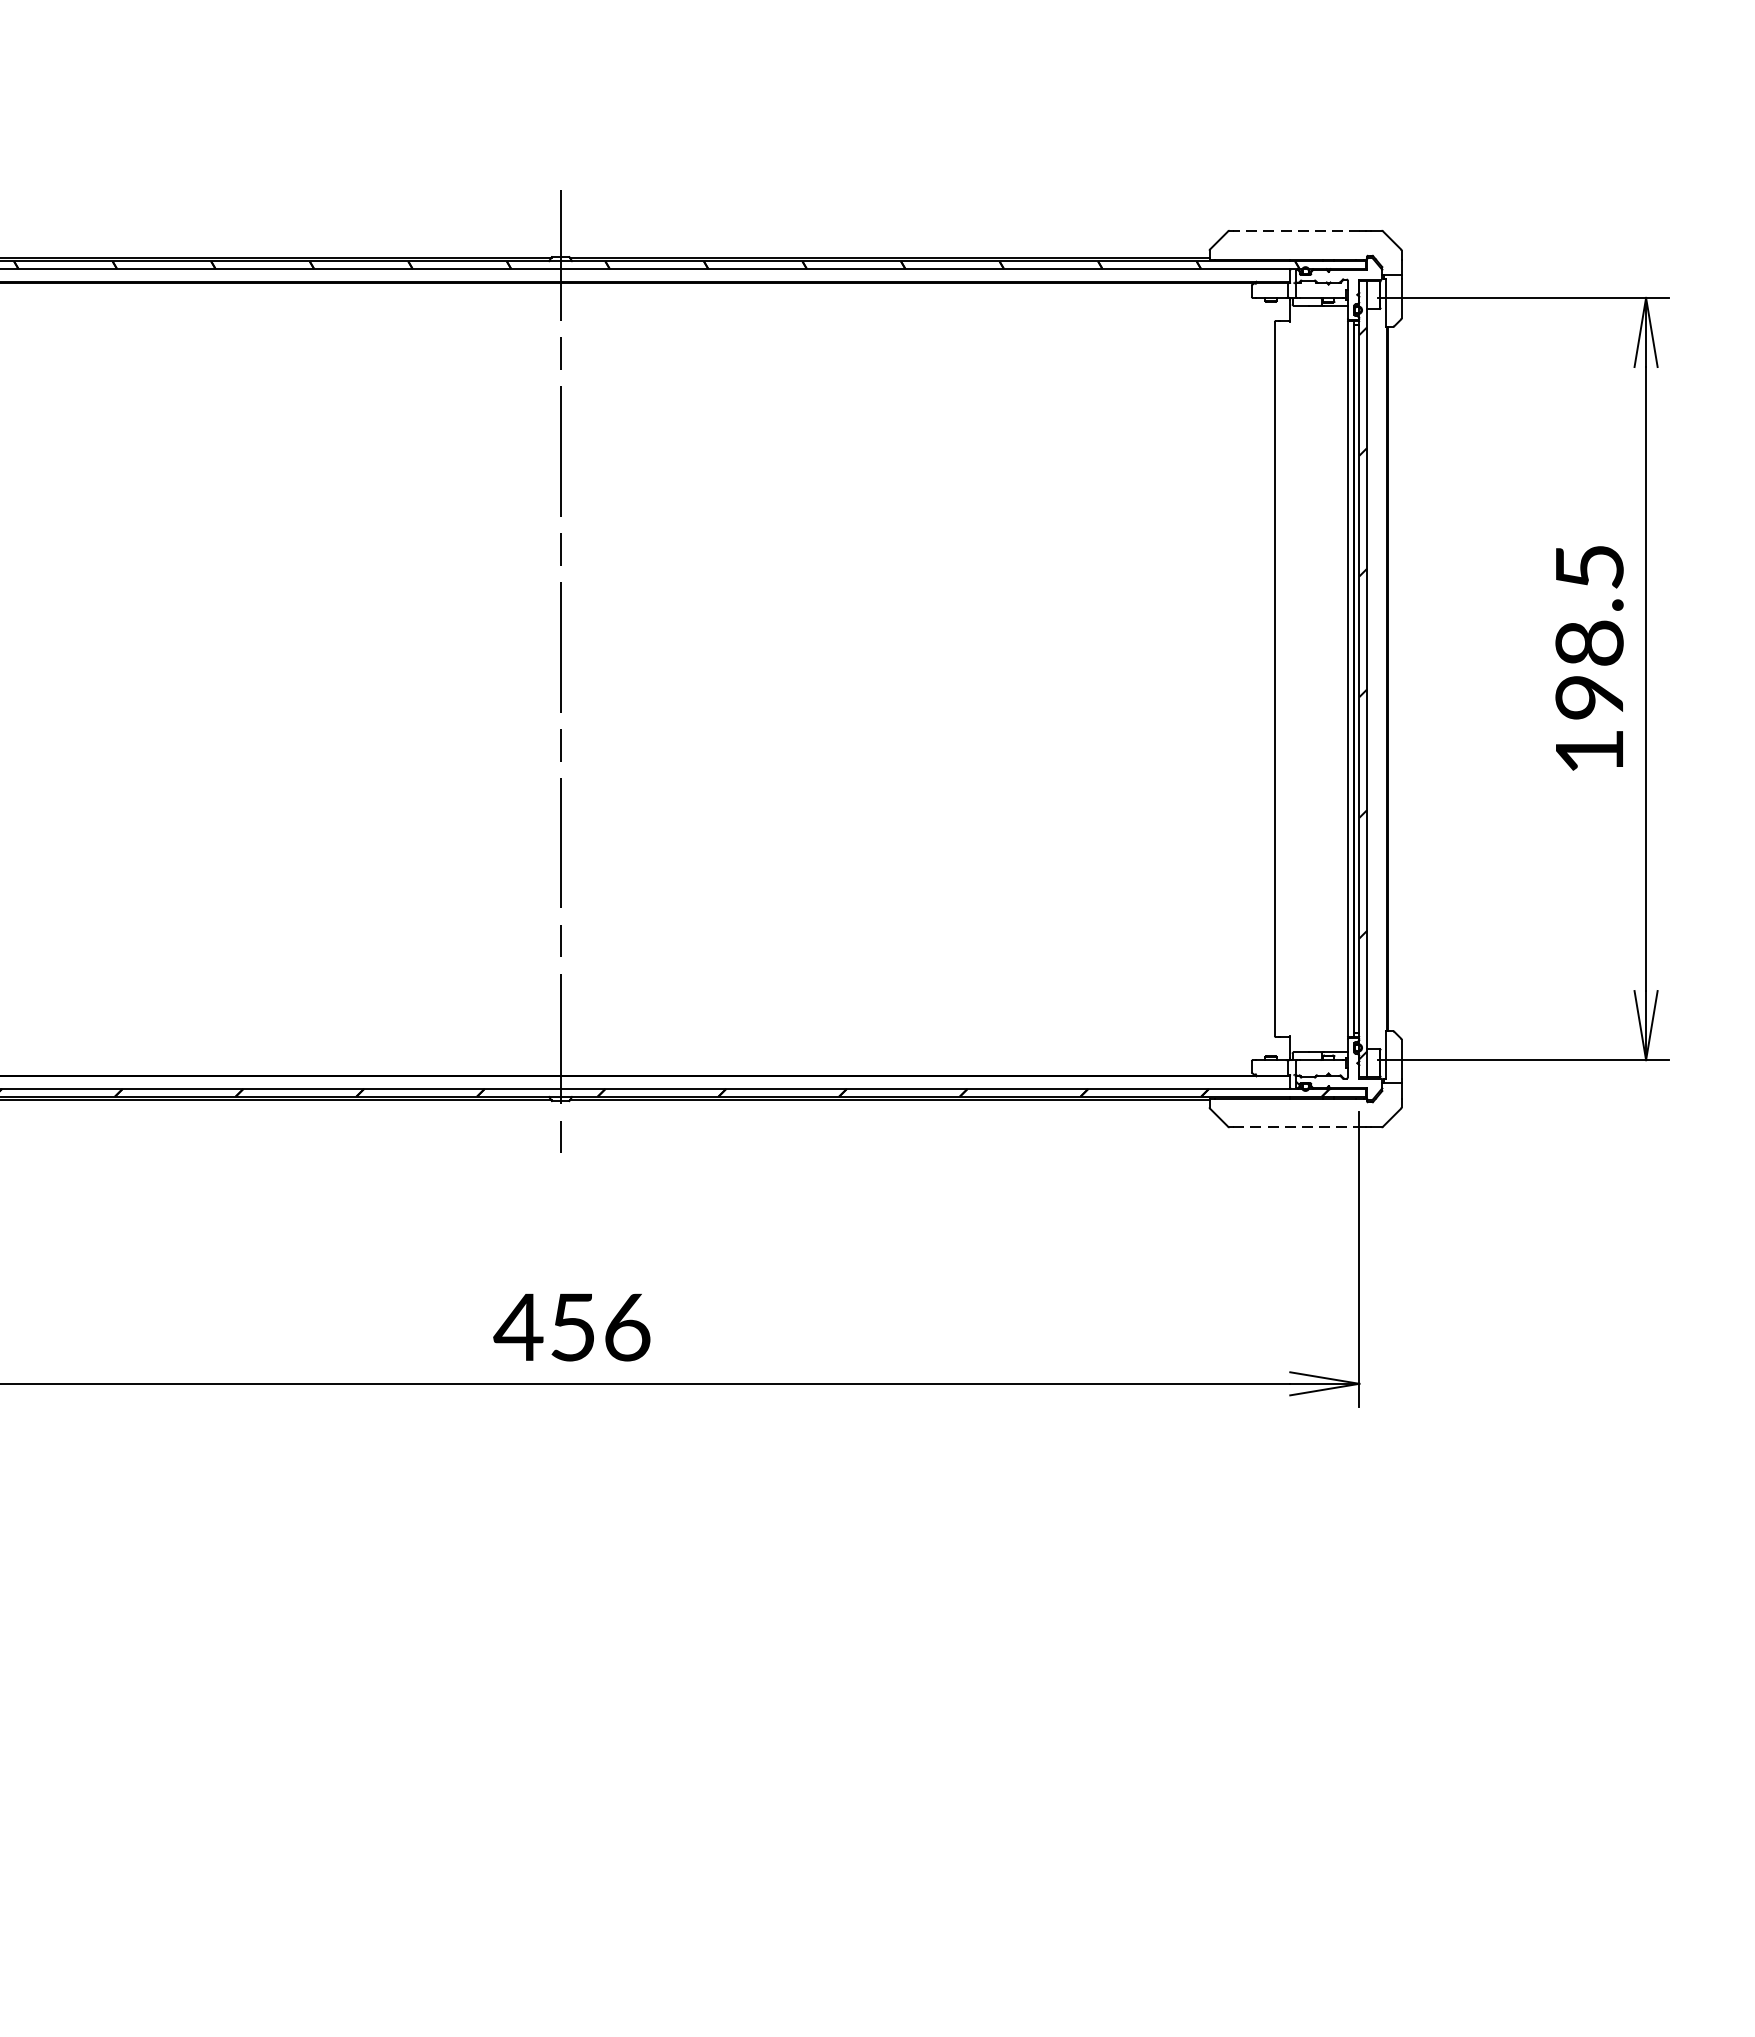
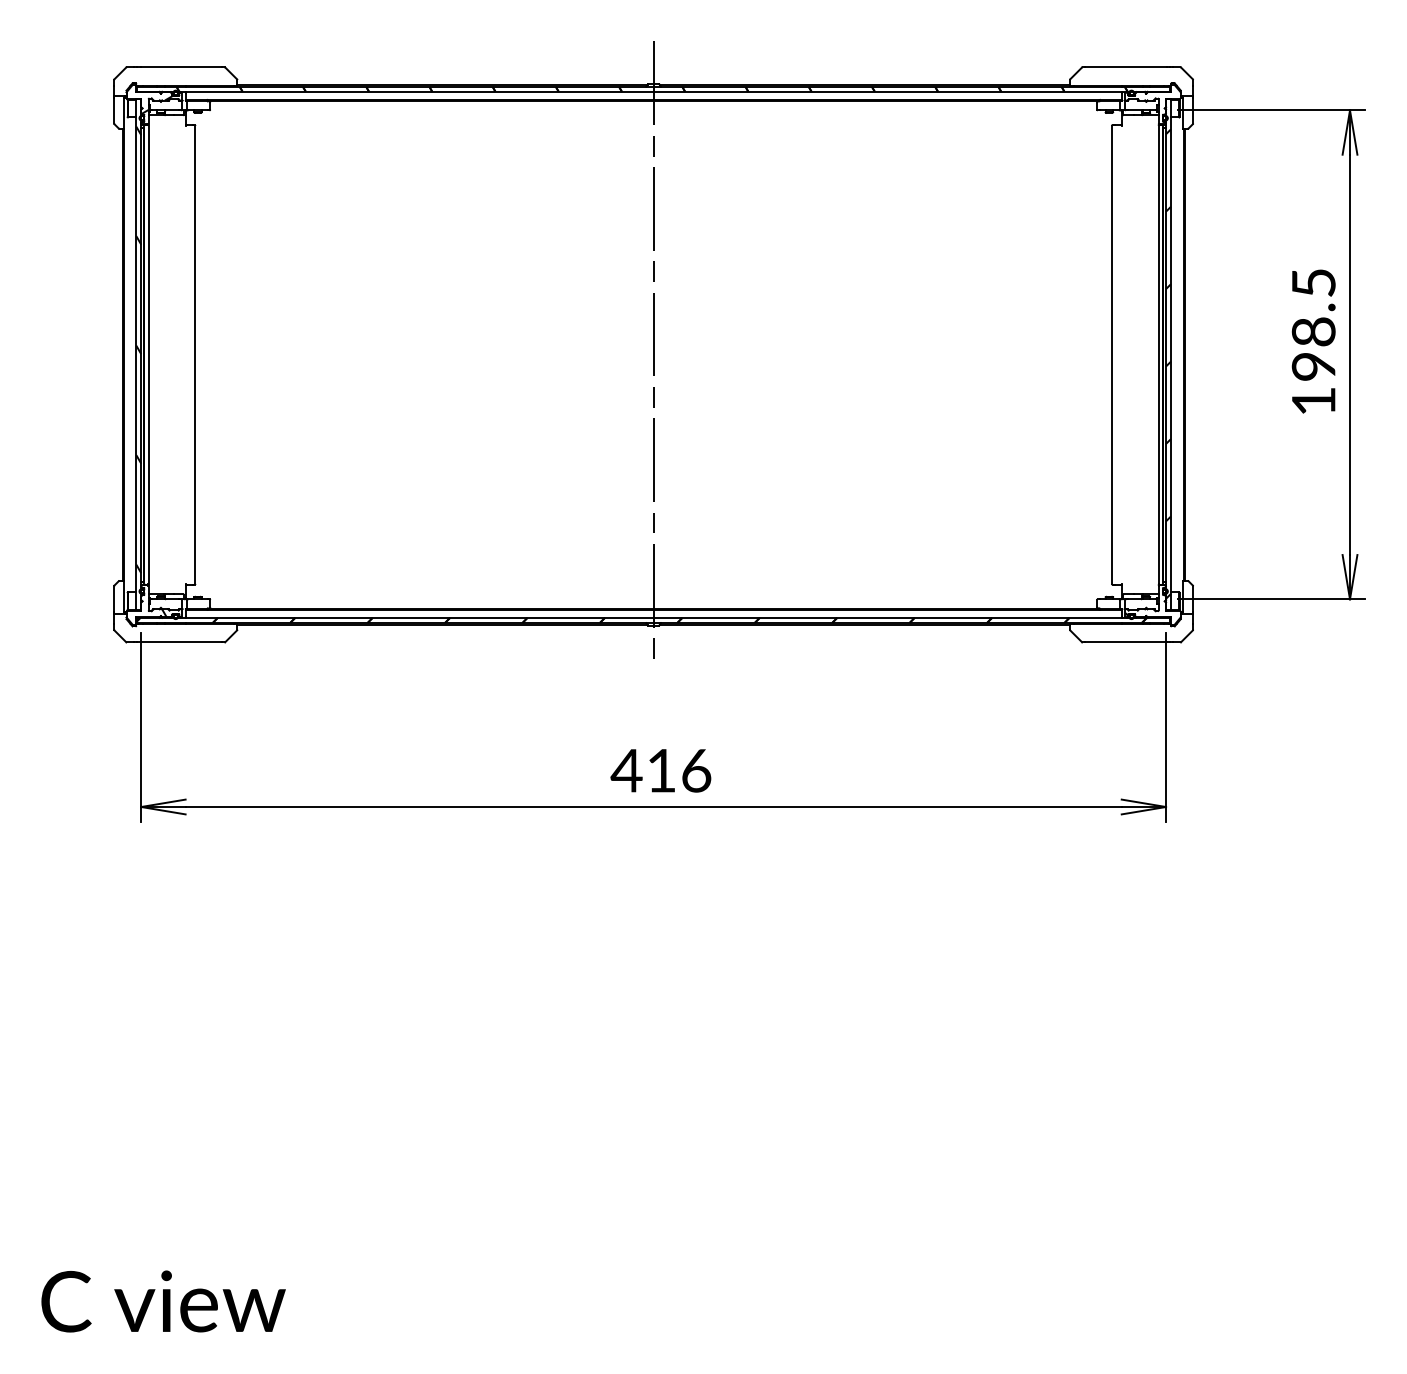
line: (1296, 231) -> (1125, 67), dashed -> solid
line: (1296, 1127) -> (1125, 642), dashed -> solid
text: (572, 1326) -> (661, 770), 456 -> 416

